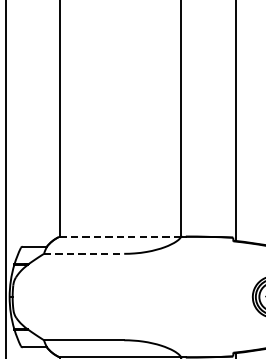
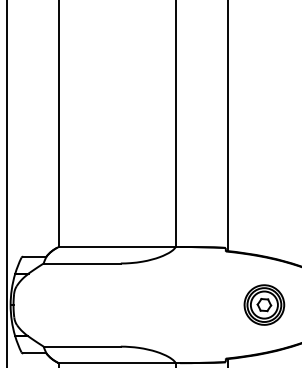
line: (120, 237) -> (117, 247), dashed -> solid
line: (84, 253) -> (82, 263), dashed -> solid

